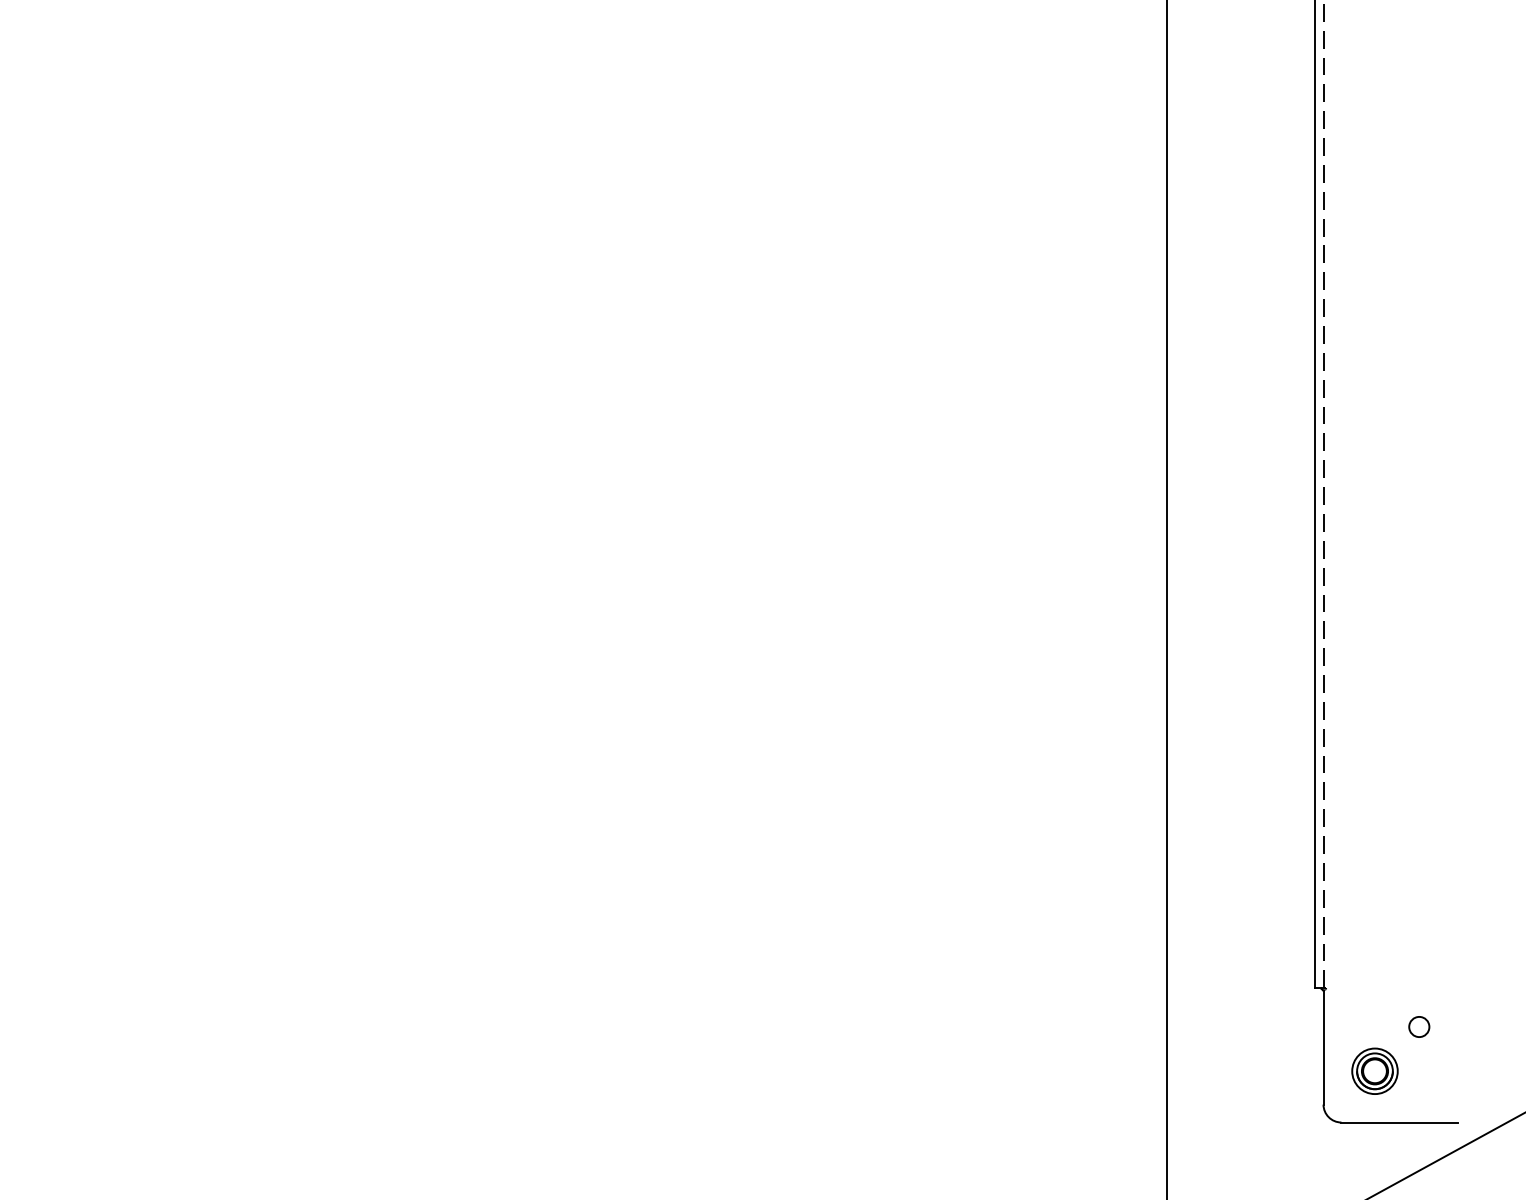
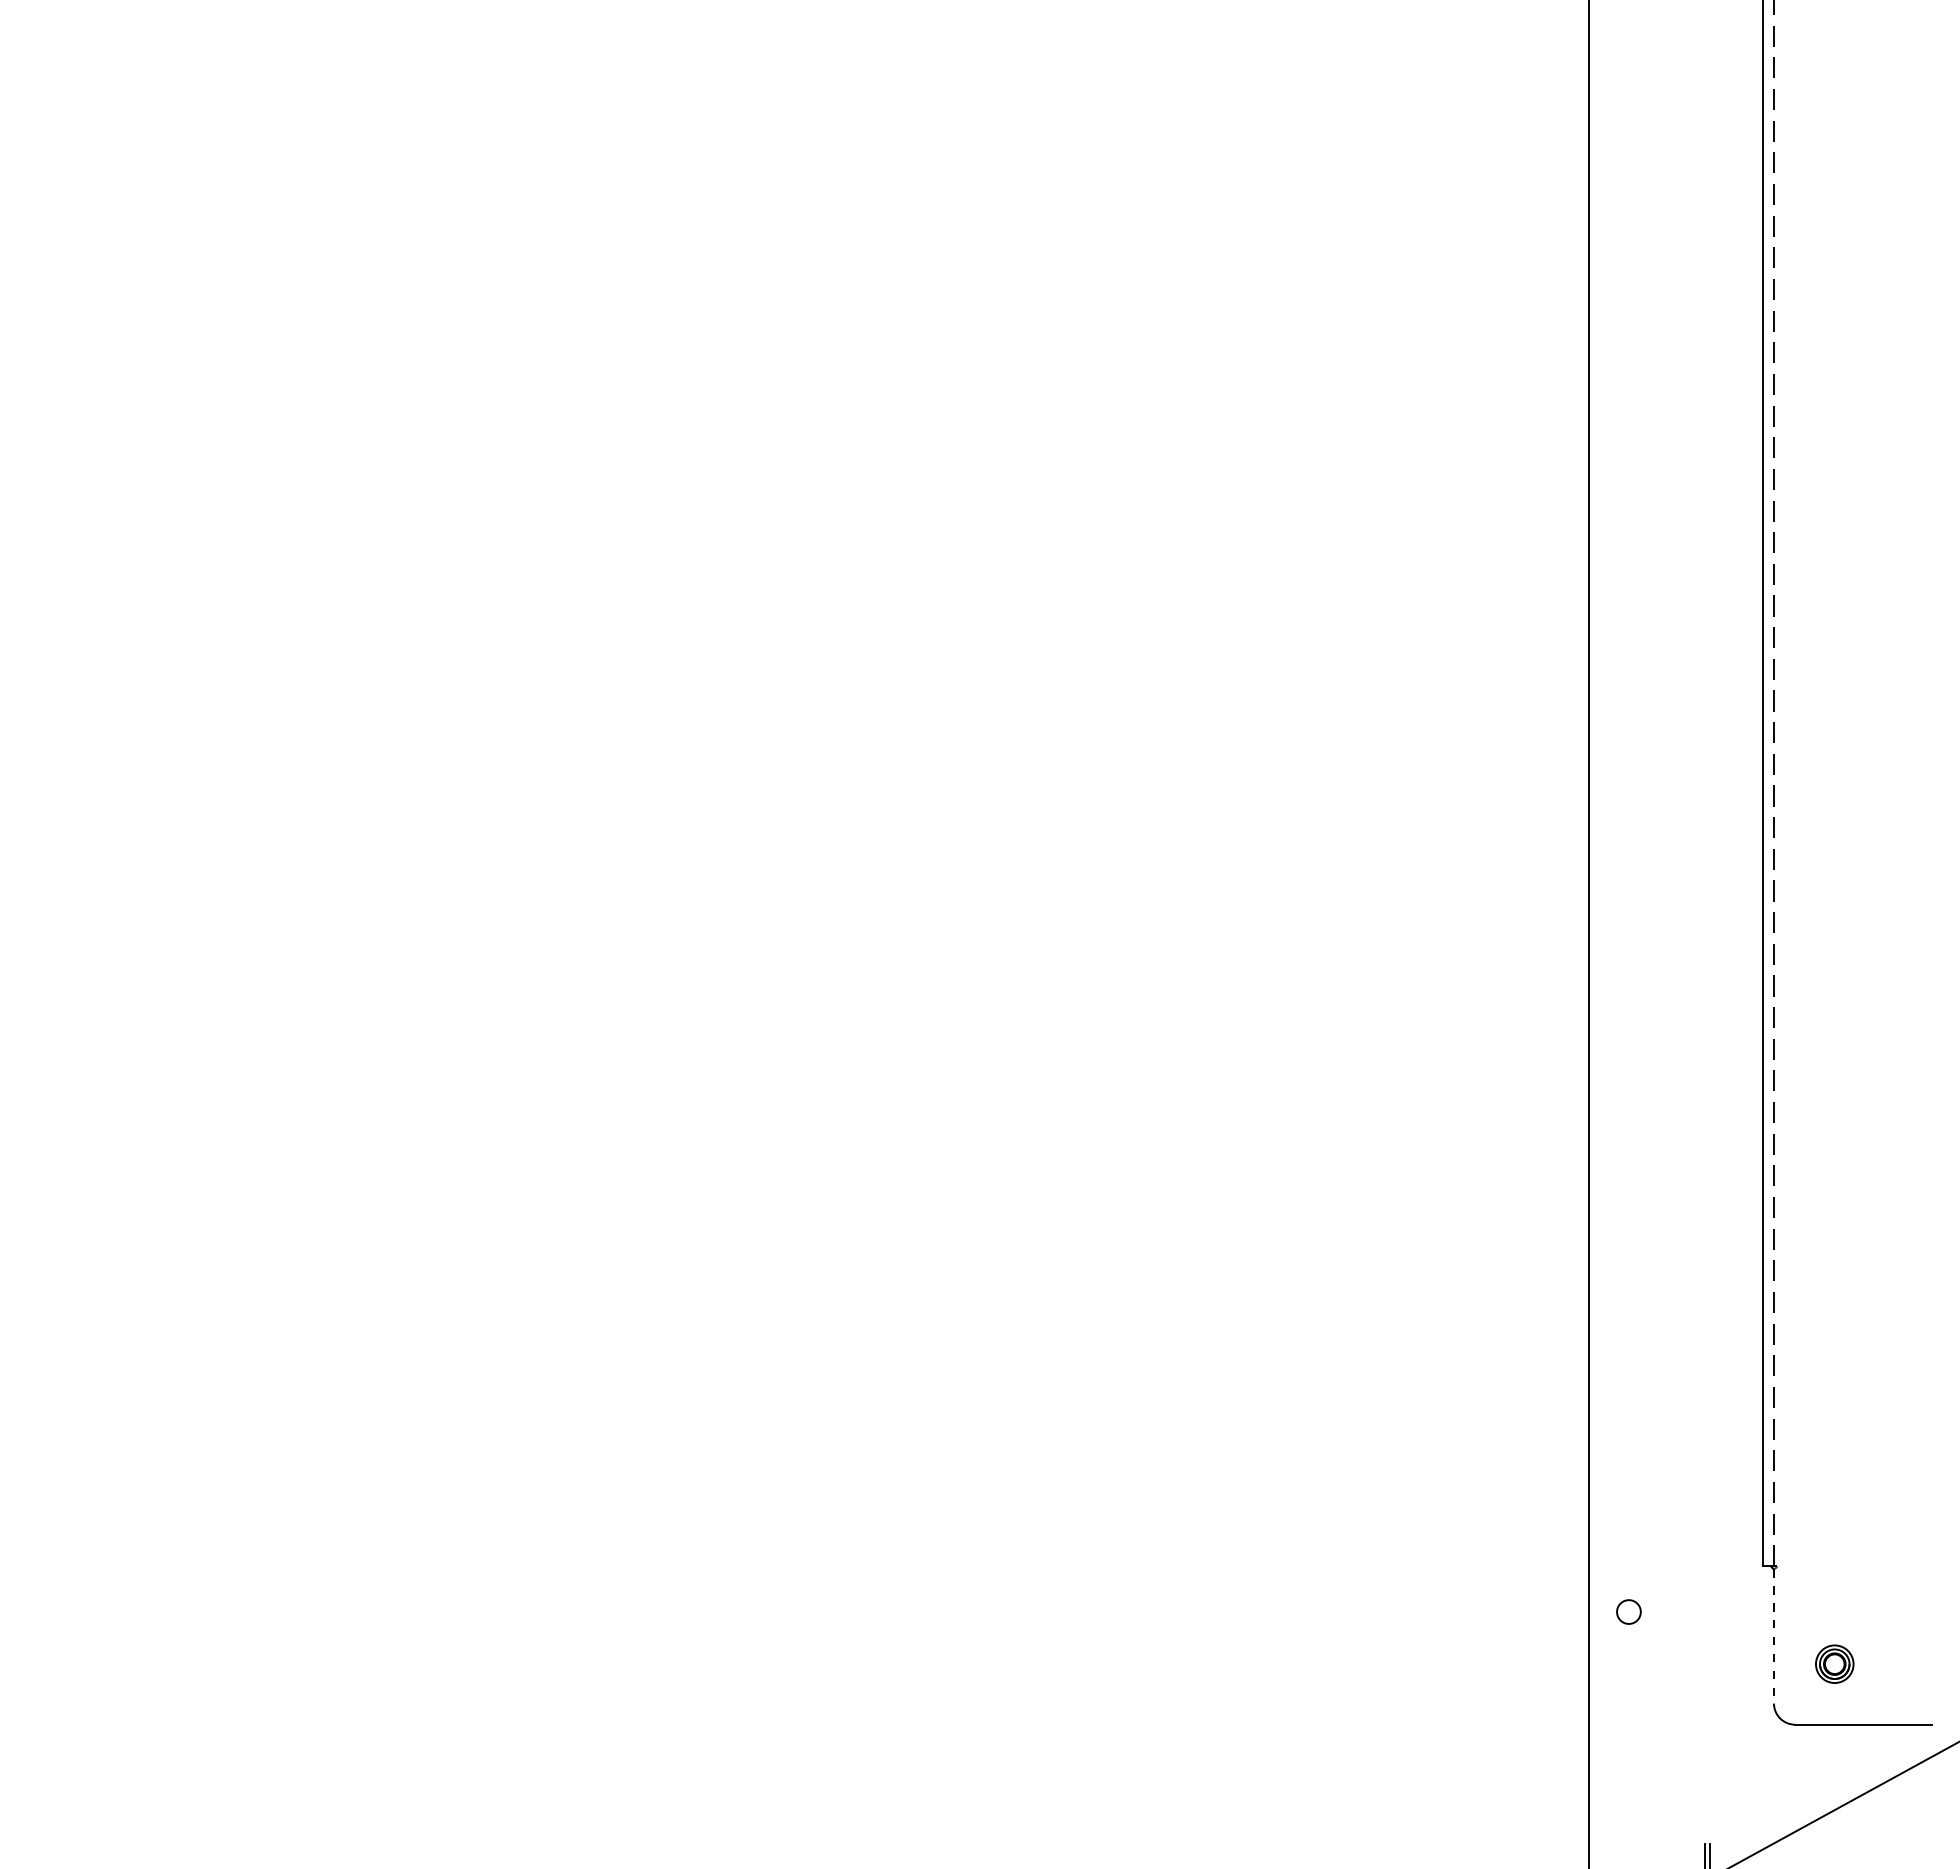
circle: (1418, 1026) -> (1628, 1611), moved
line: (1323, 1047) -> (1773, 1636), solid -> dashed
part: (1374, 1070) -> (1834, 1663), size x0.7

